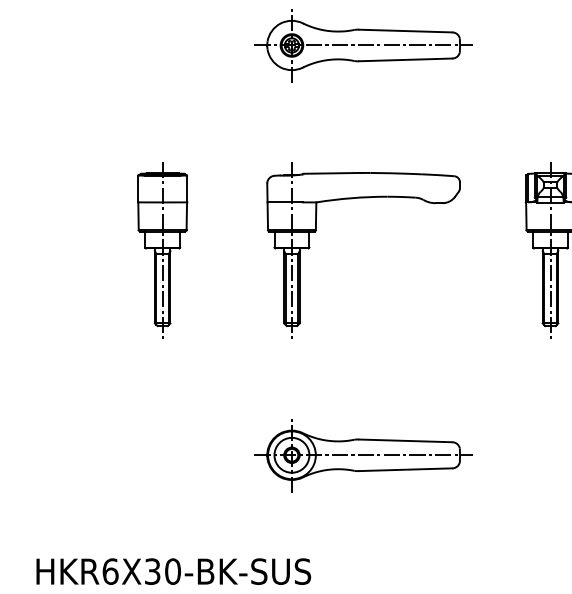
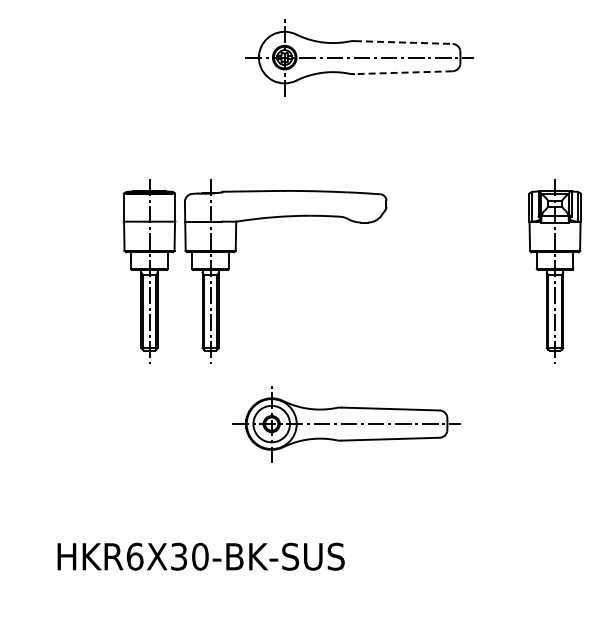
line: (405, 31) -> (403, 42), solid -> dashed
line: (405, 59) -> (403, 72), solid -> dashed
part: (316, 230) -> (236, 251), moved
part: (363, 455) -> (346, 424), moved
text: (173, 571) -> (200, 556), moved

